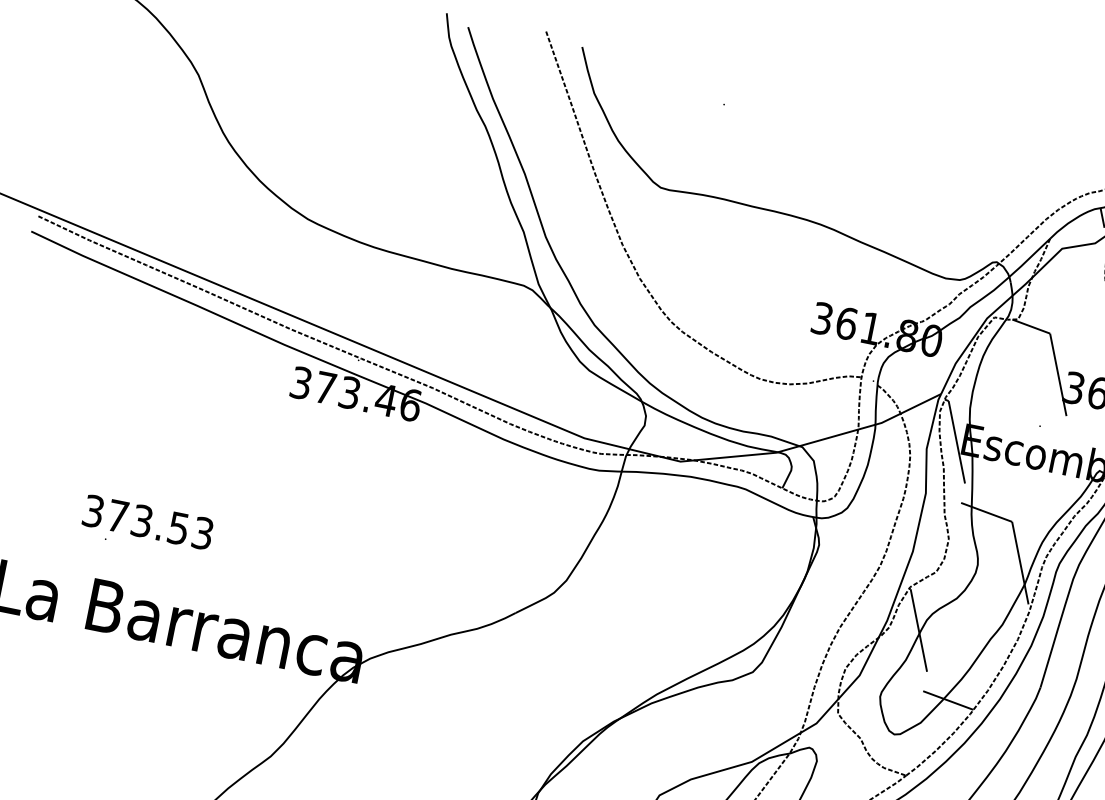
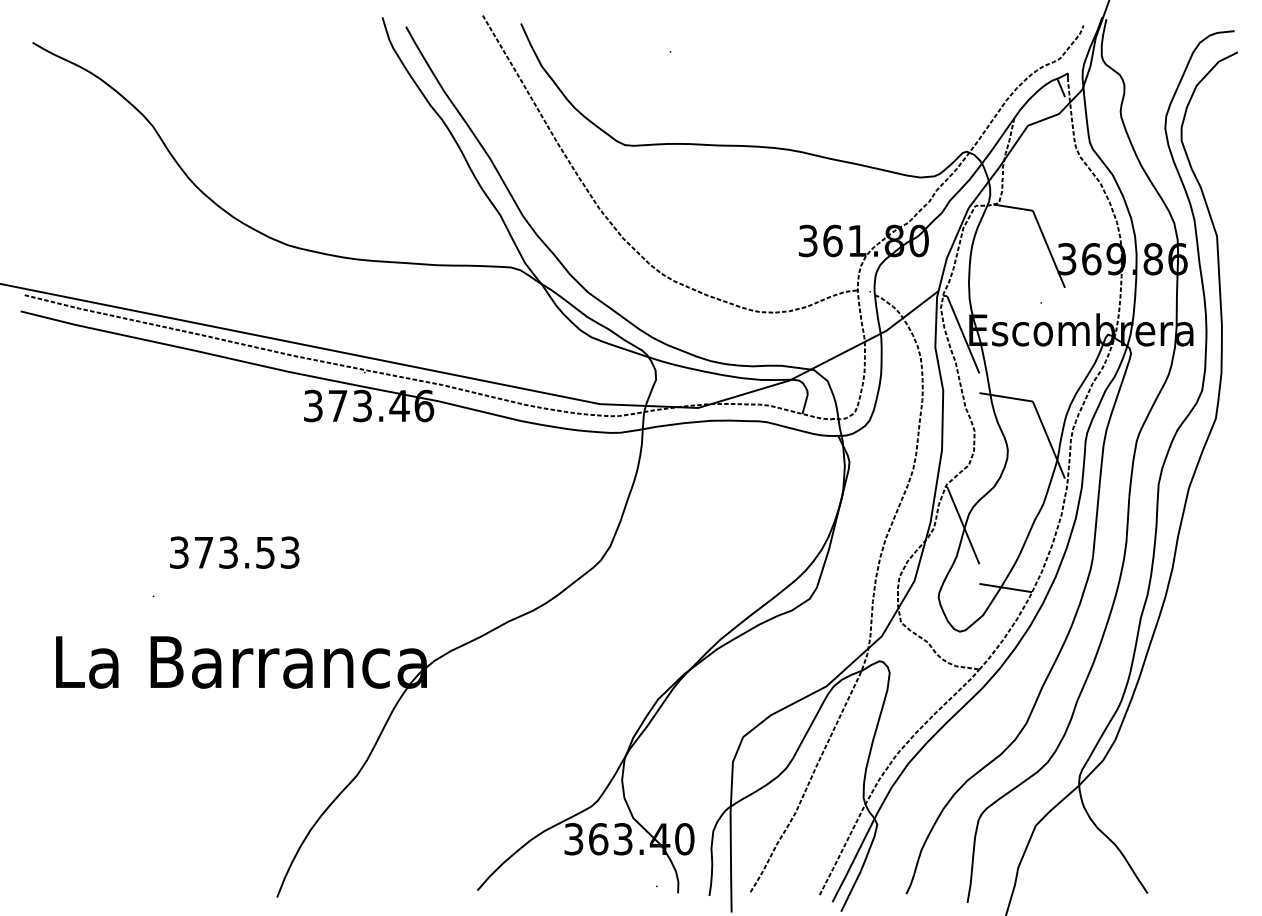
text: (148, 522) -> (234, 552), moved

